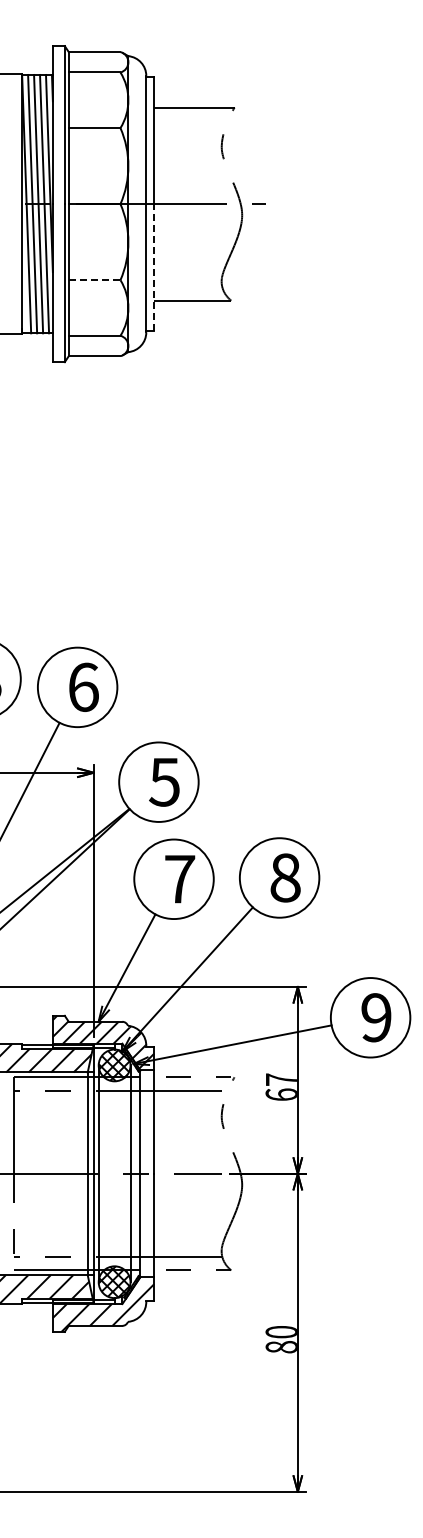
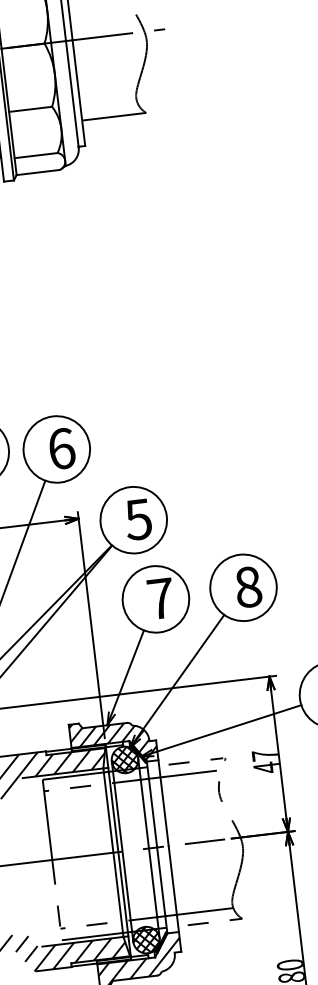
line: (154, 267) -> (79, 92), dashed -> solid
line: (94, 280) -> (30, 109), dashed -> solid
text: (280, 1094) -> (265, 767), 67 -> 47

